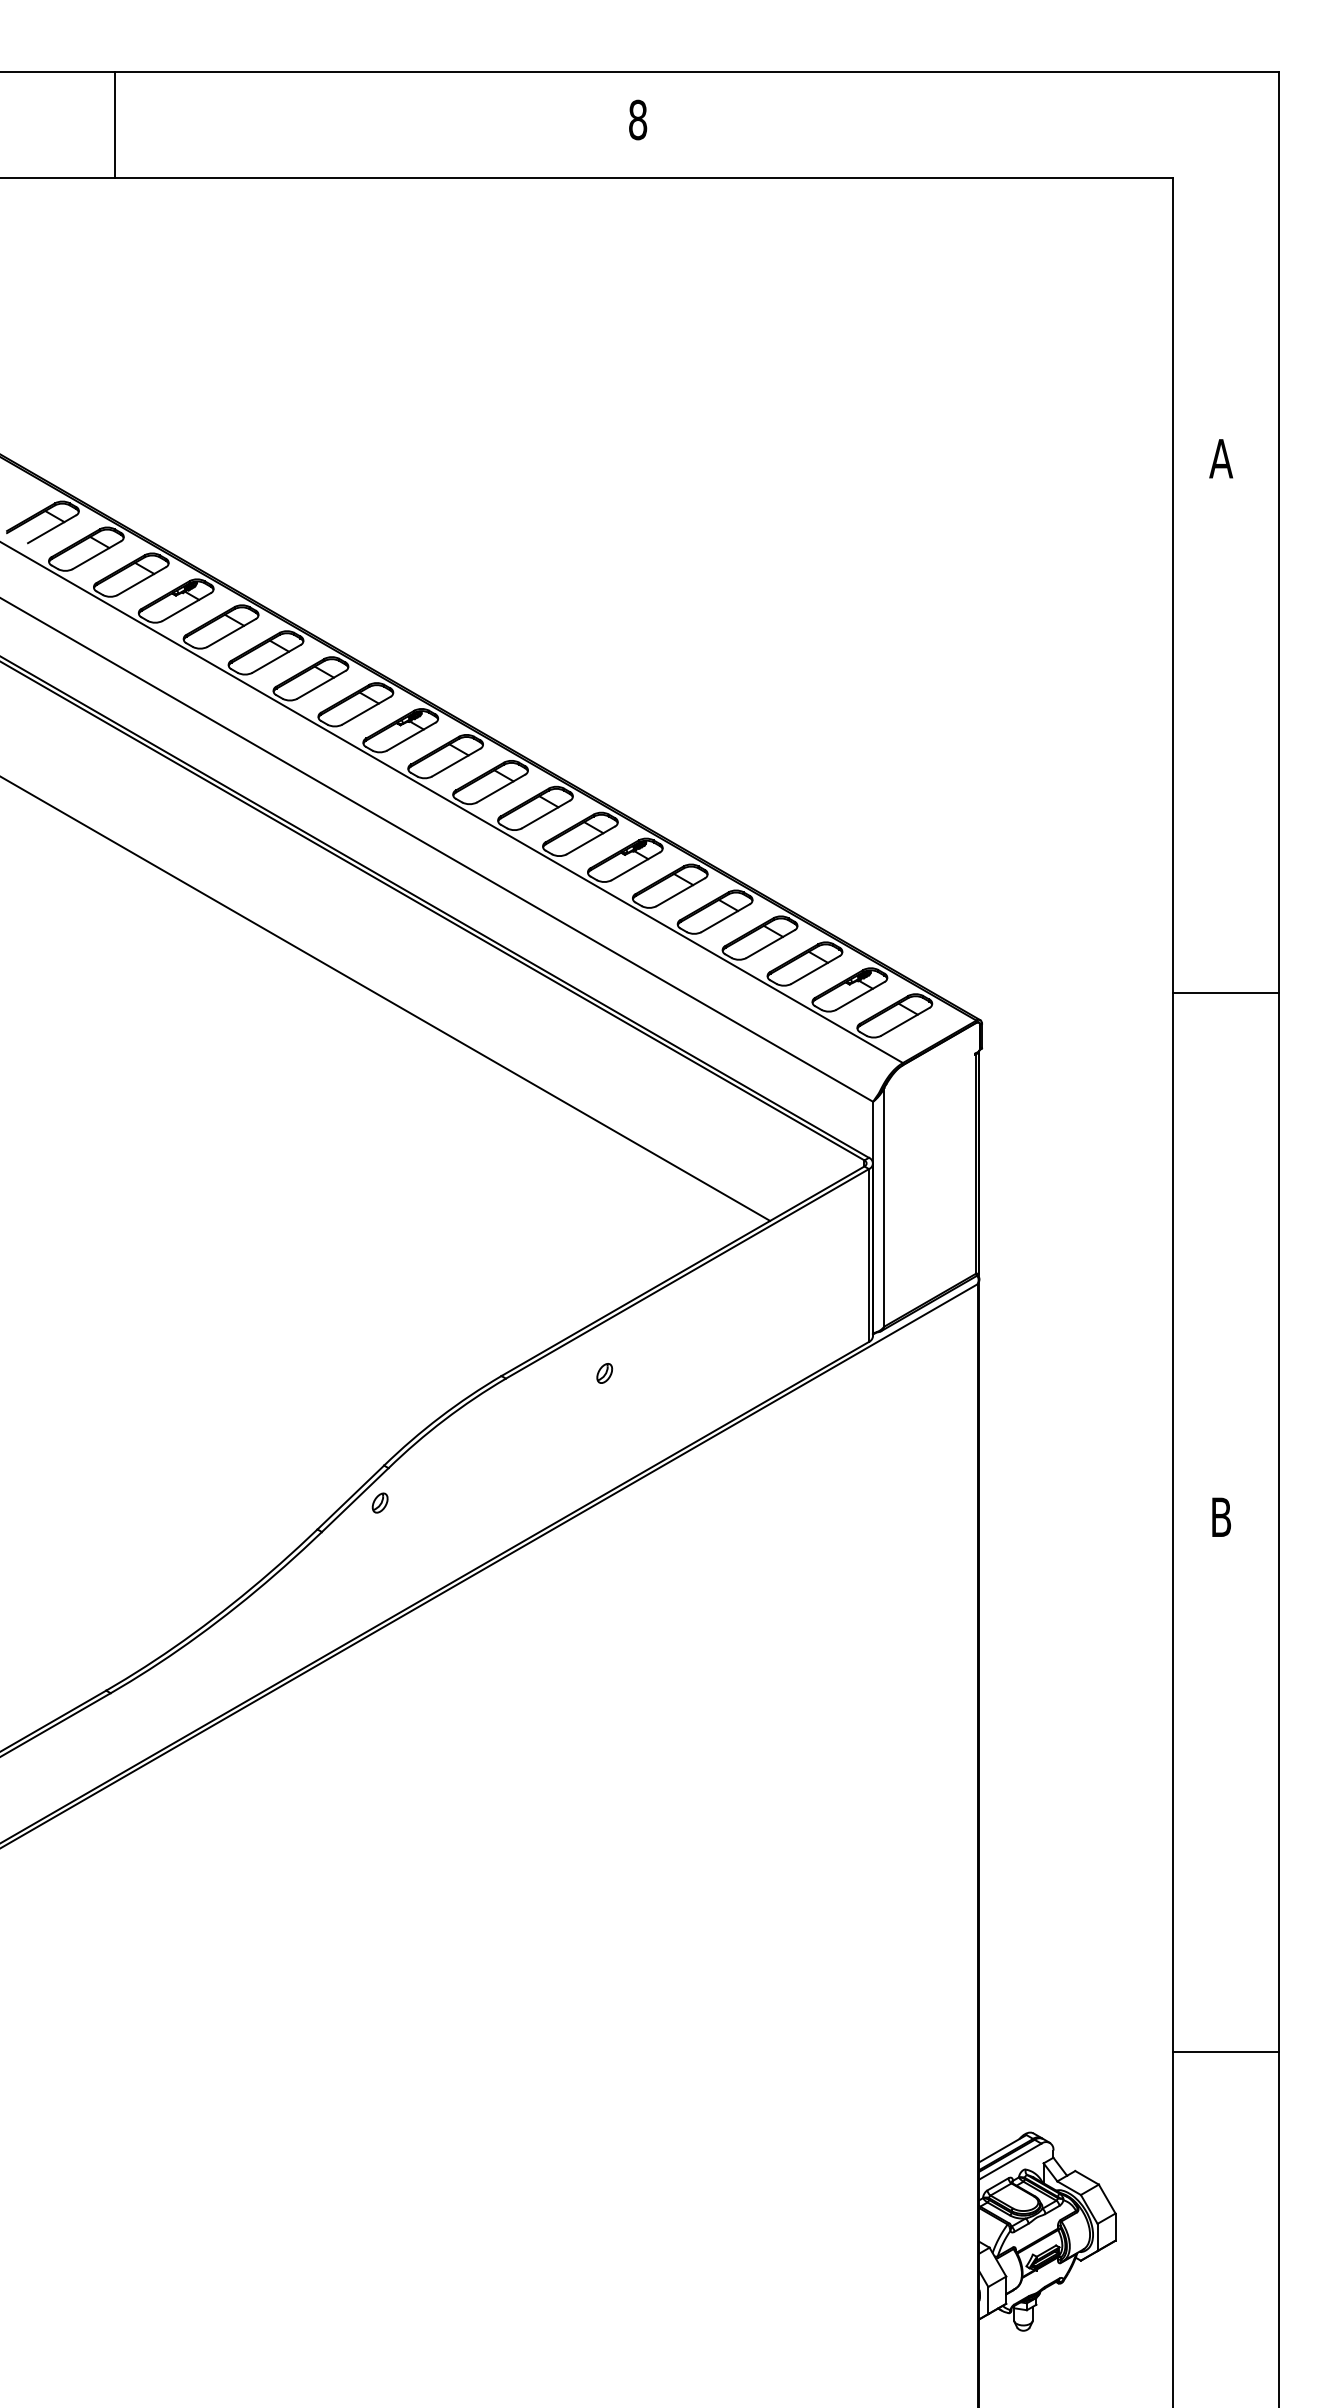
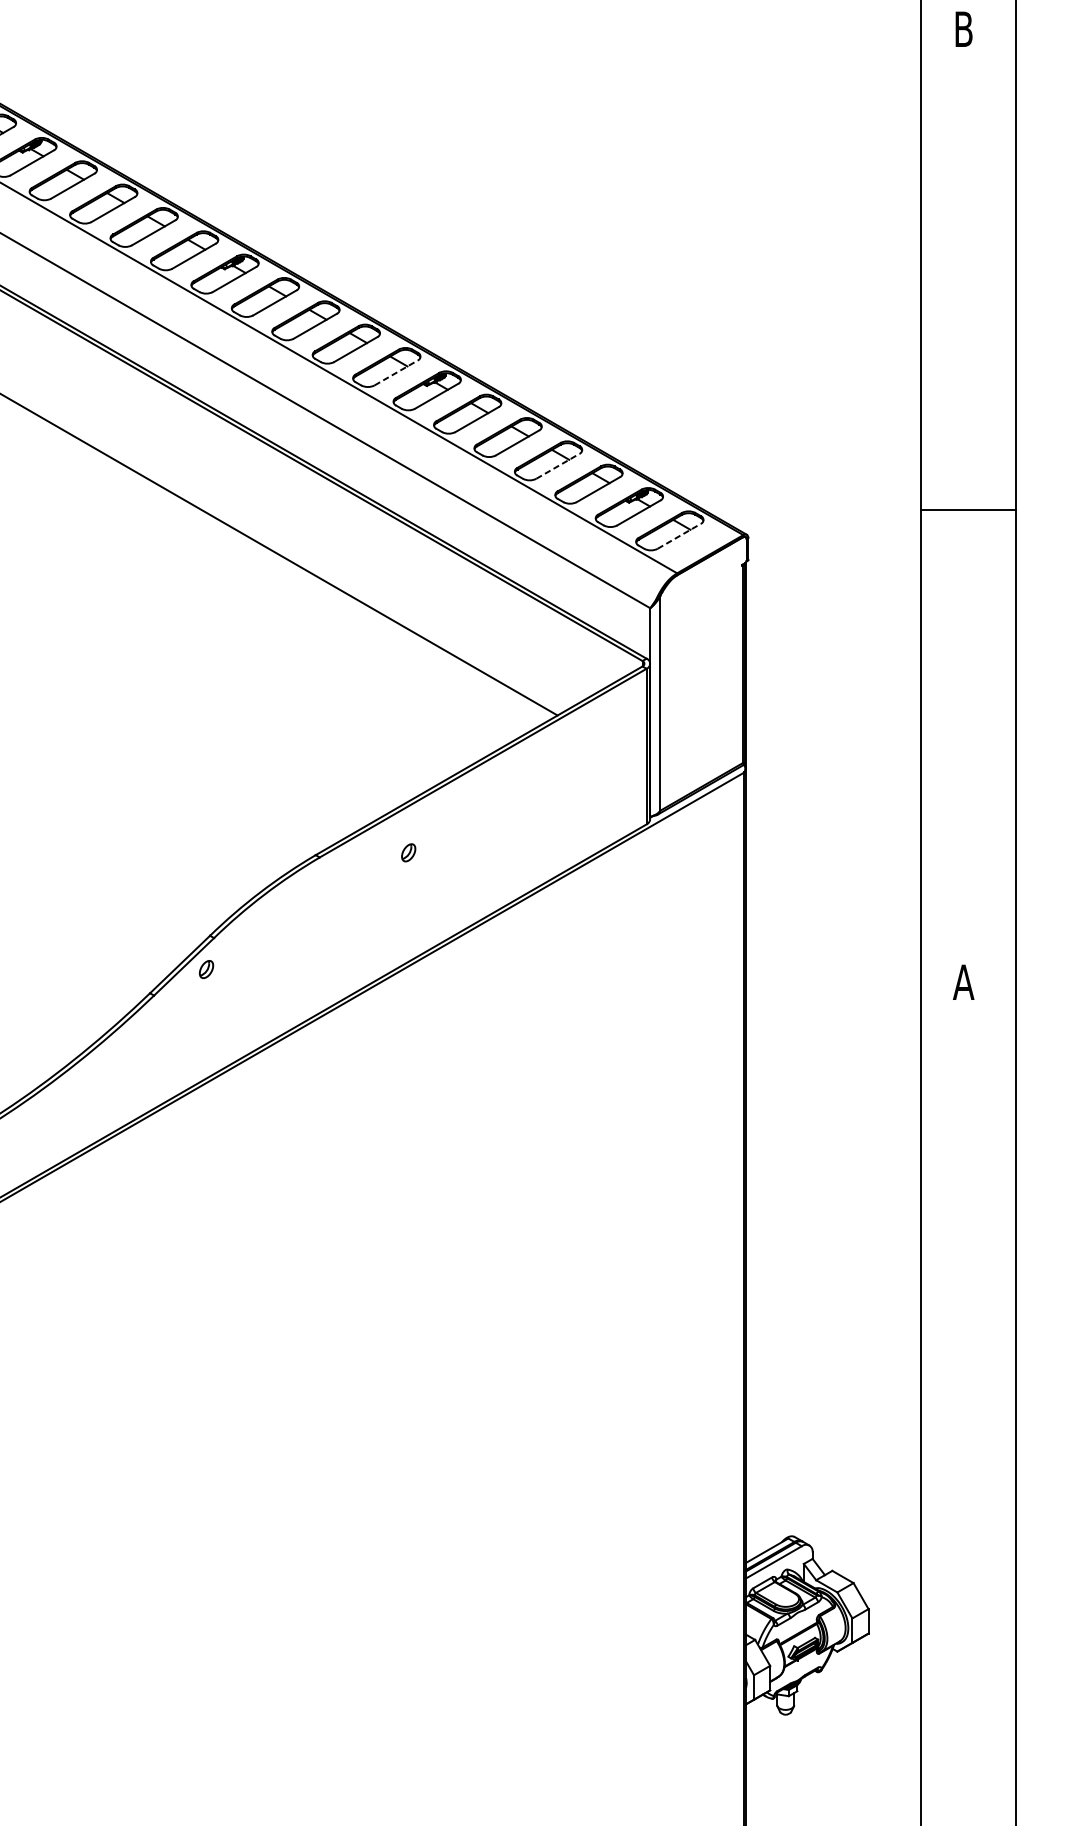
text: (1221, 458) -> (963, 29), A -> B
line: (590, 840) -> (395, 373), solid -> dashed
line: (770, 944) -> (557, 466), solid -> dashed
line: (905, 1021) -> (679, 535), solid -> dashed
text: (1221, 1516) -> (963, 981), B -> A
line: (1226, 2051) -> (968, 1463), removed

